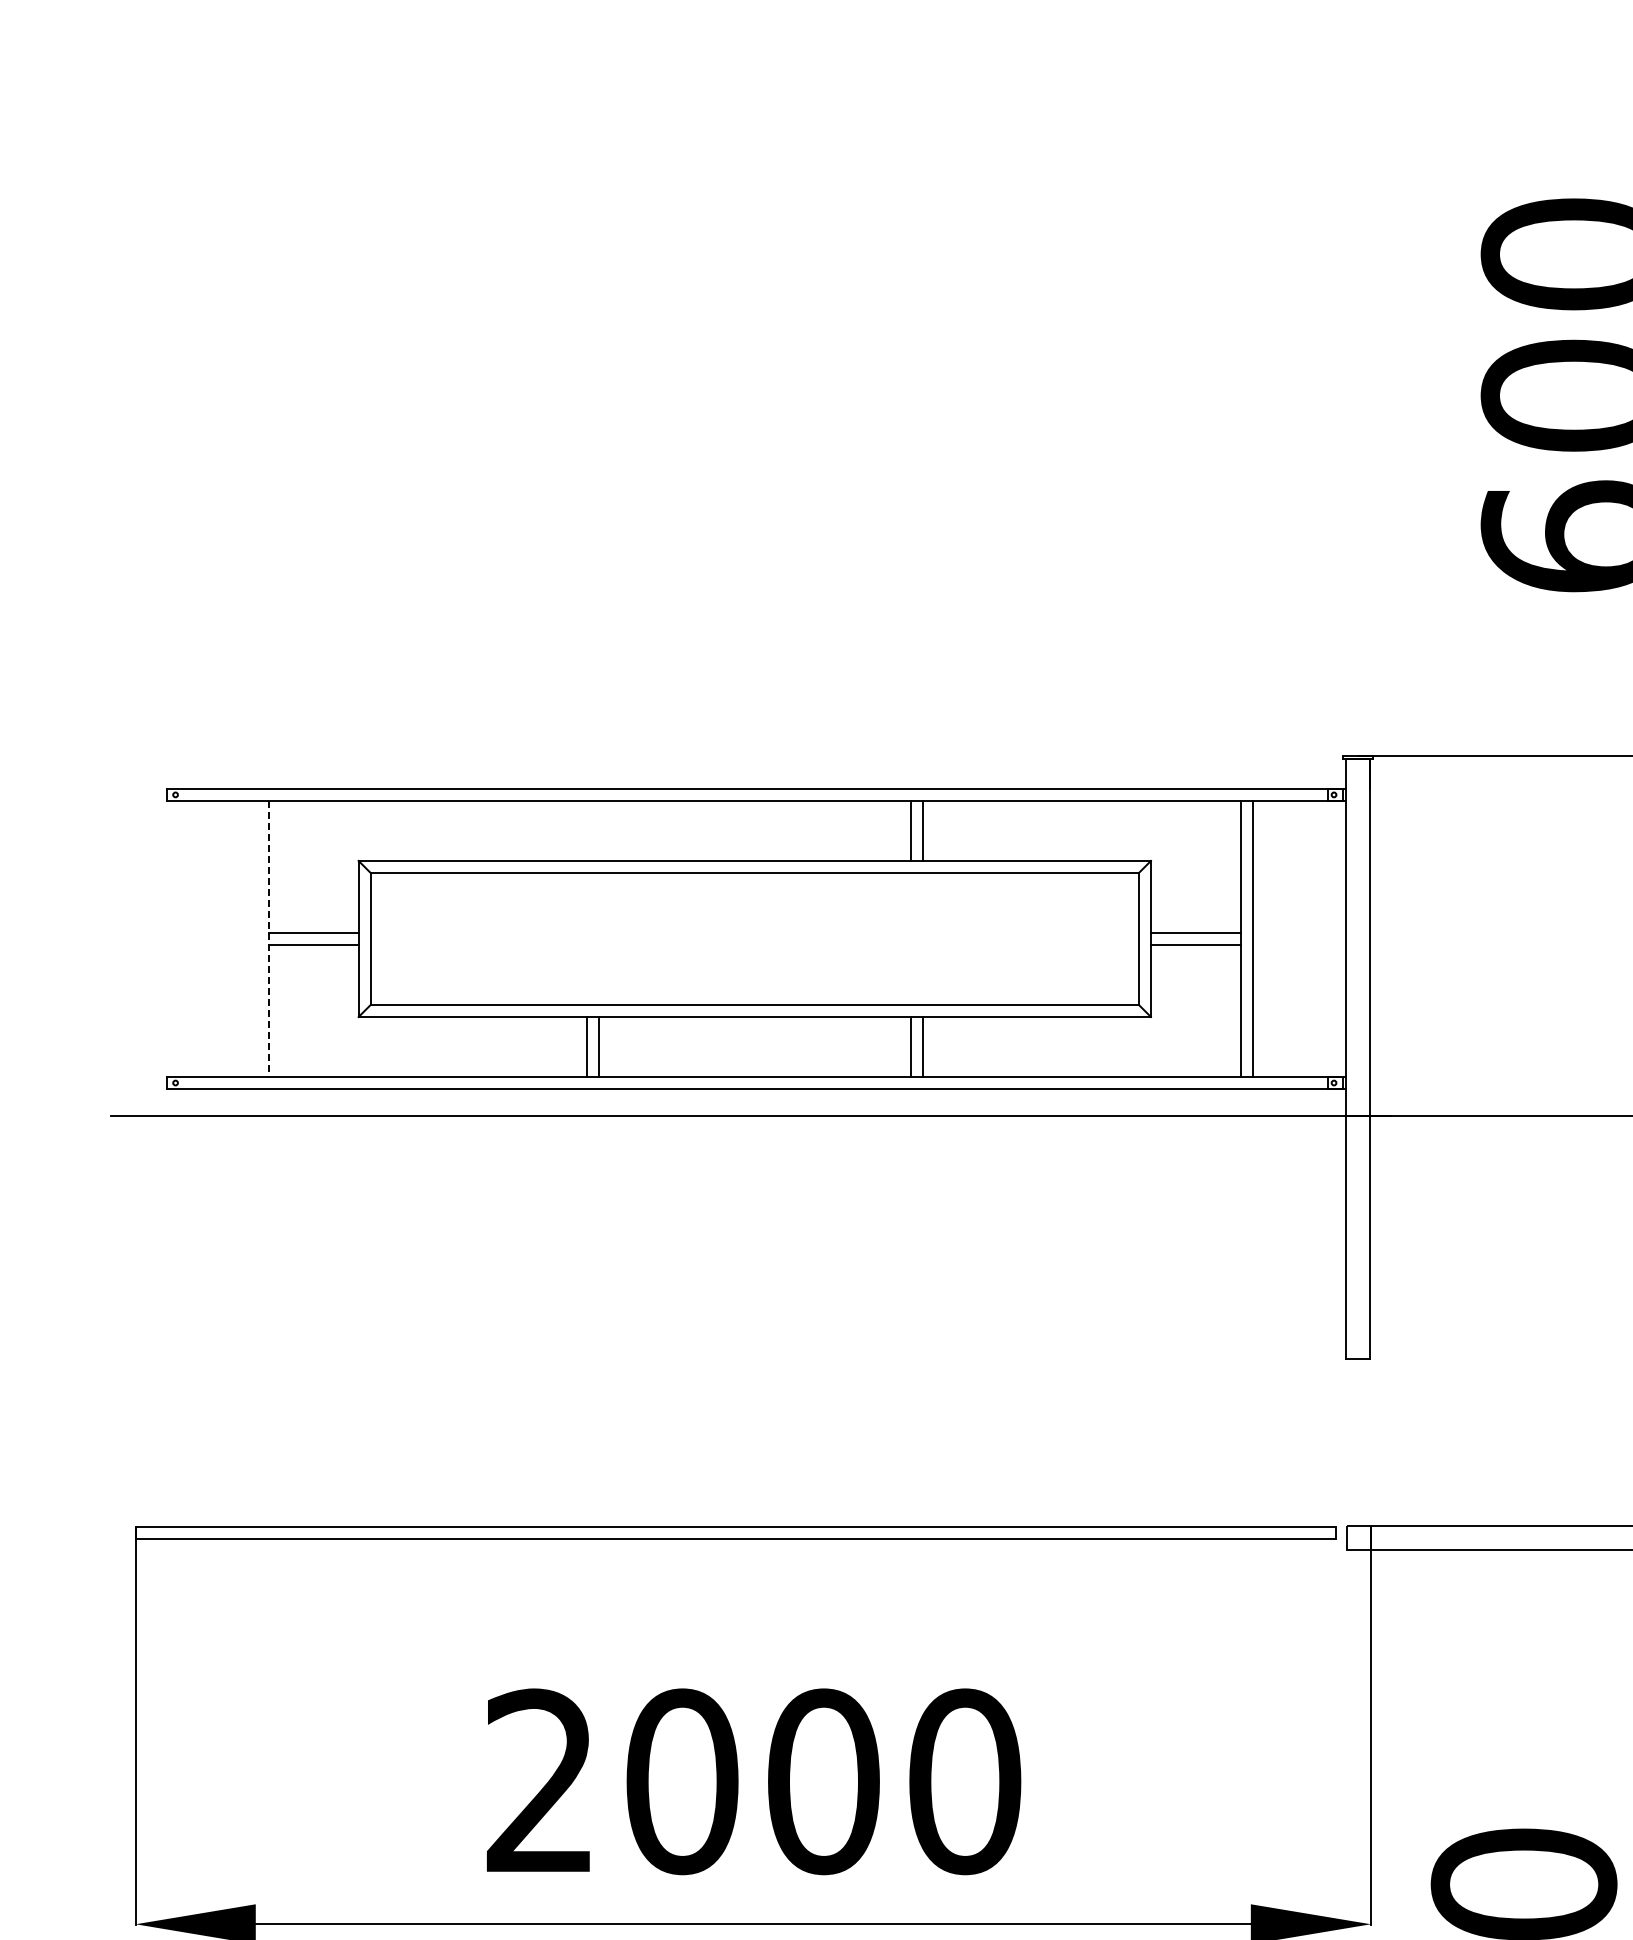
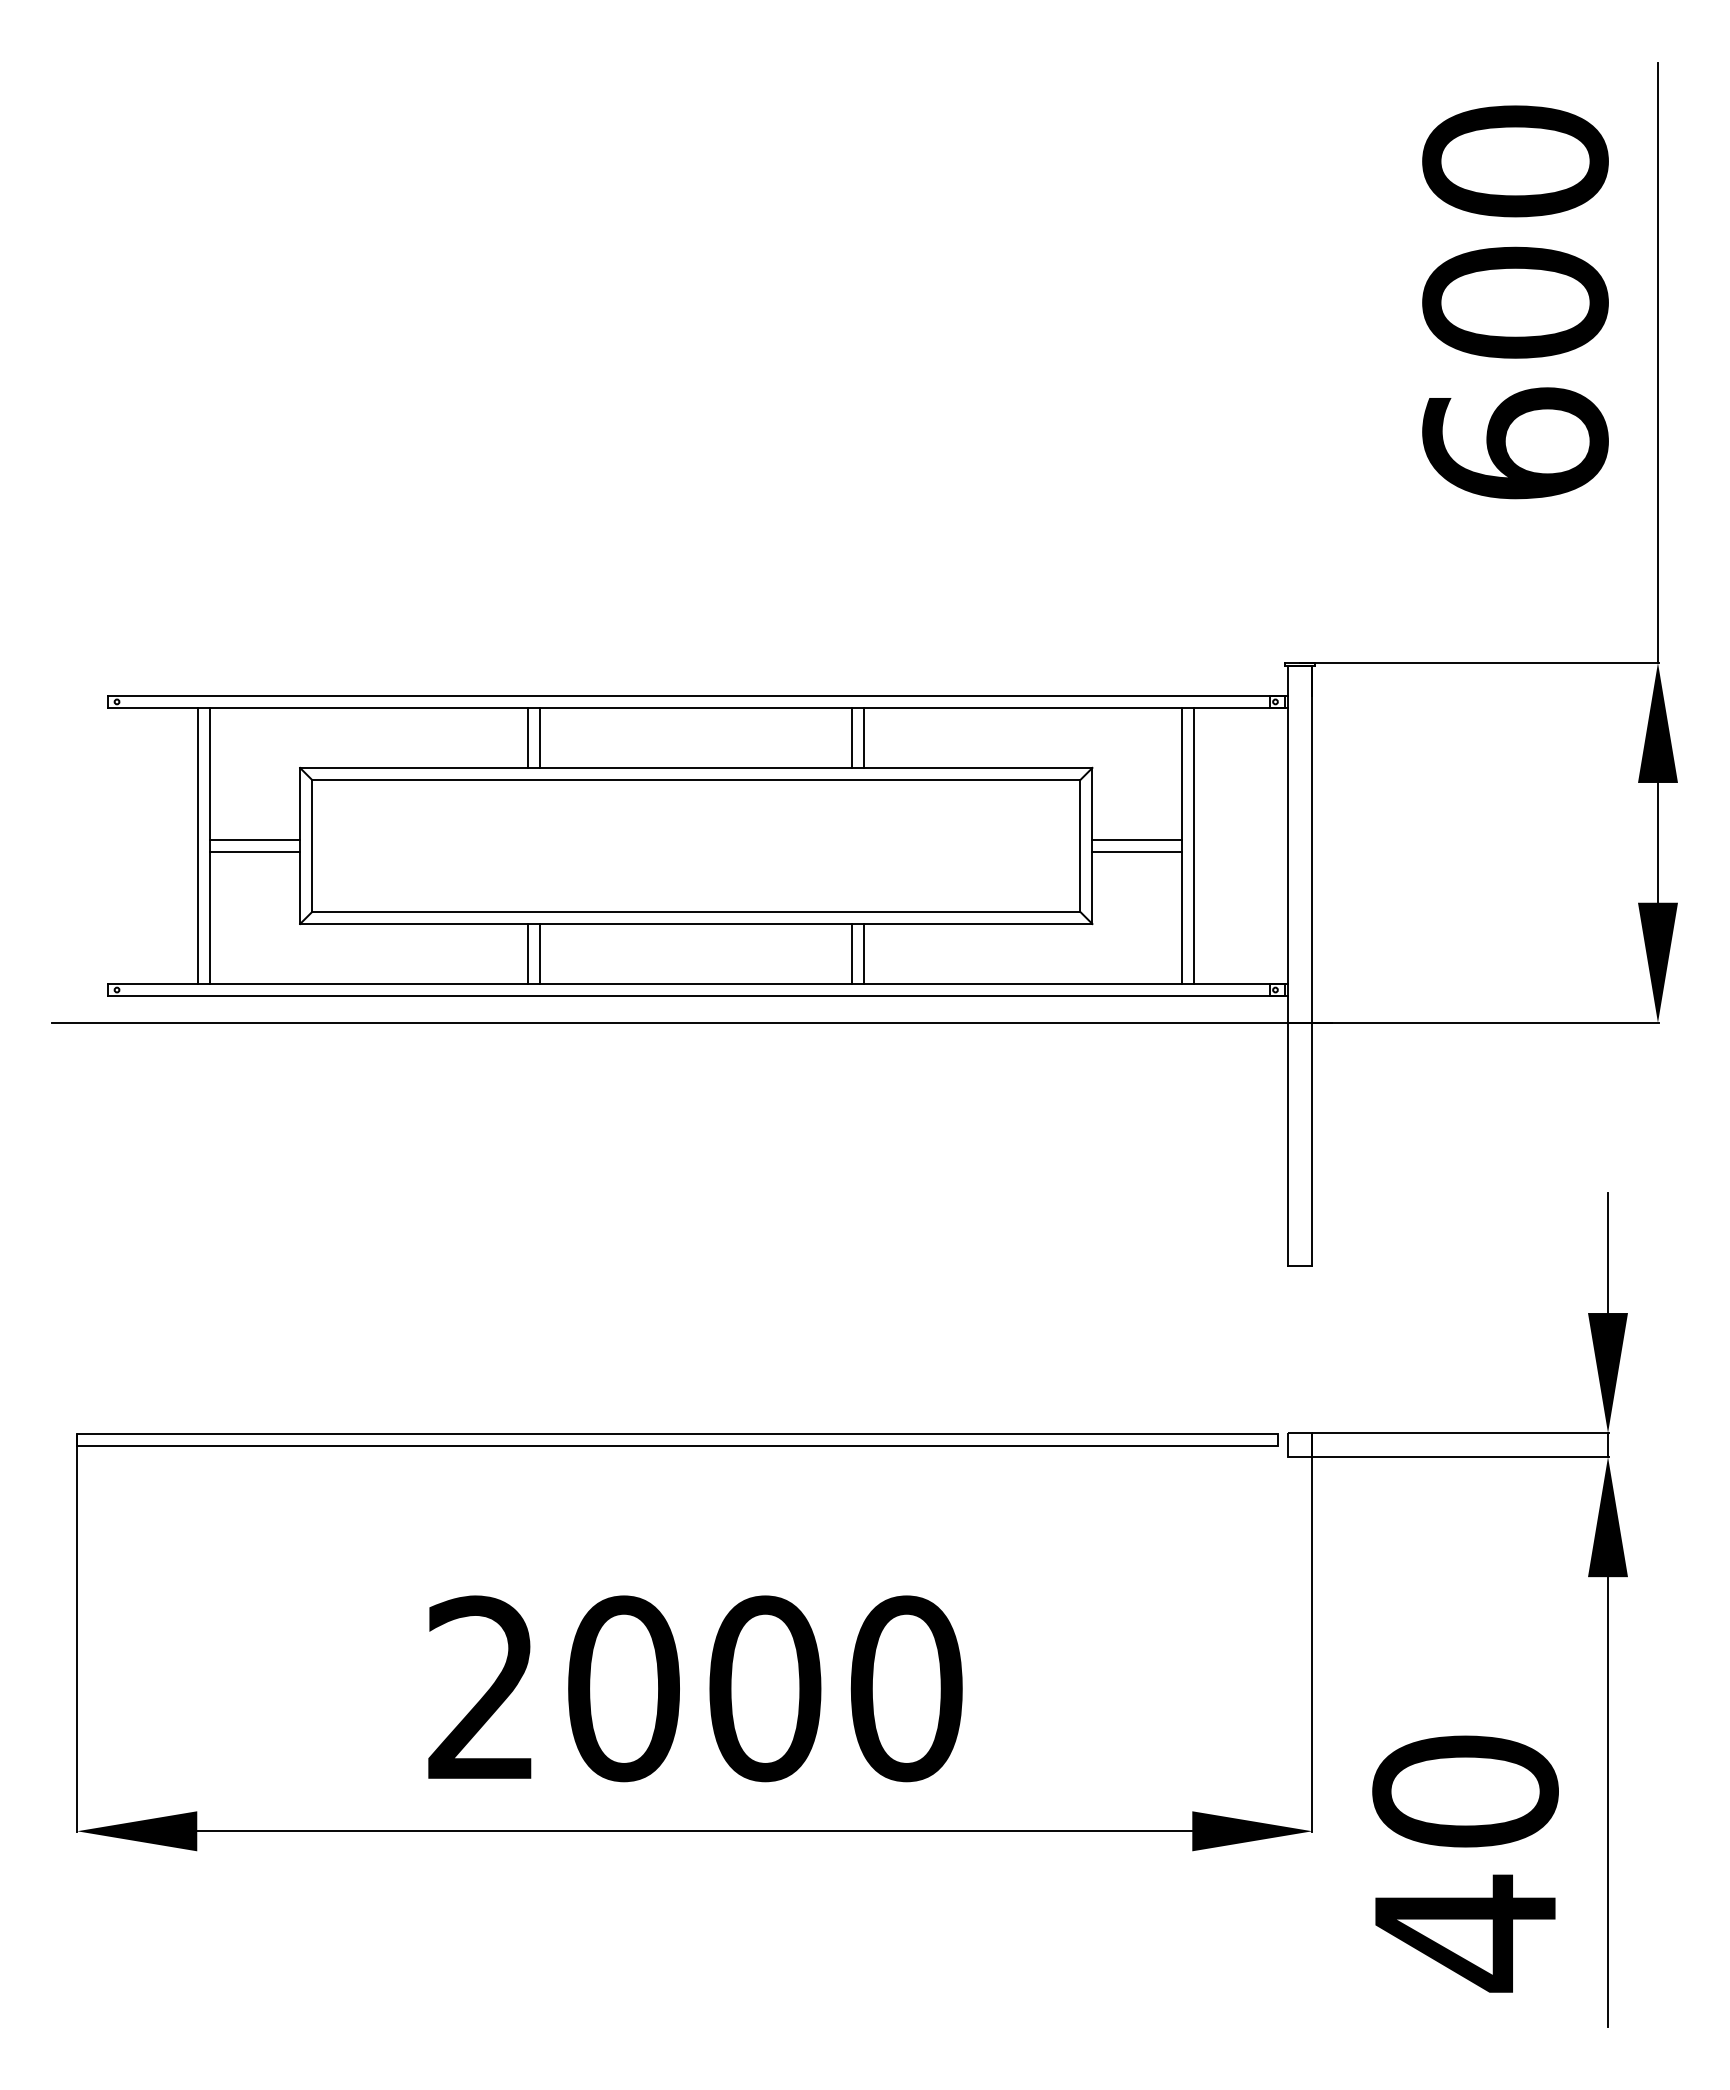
line: (587, 830) -> (528, 737), added
line: (599, 830) -> (540, 737), added
line: (257, 938) -> (198, 845), added
line: (269, 939) -> (210, 846), dashed -> solid

